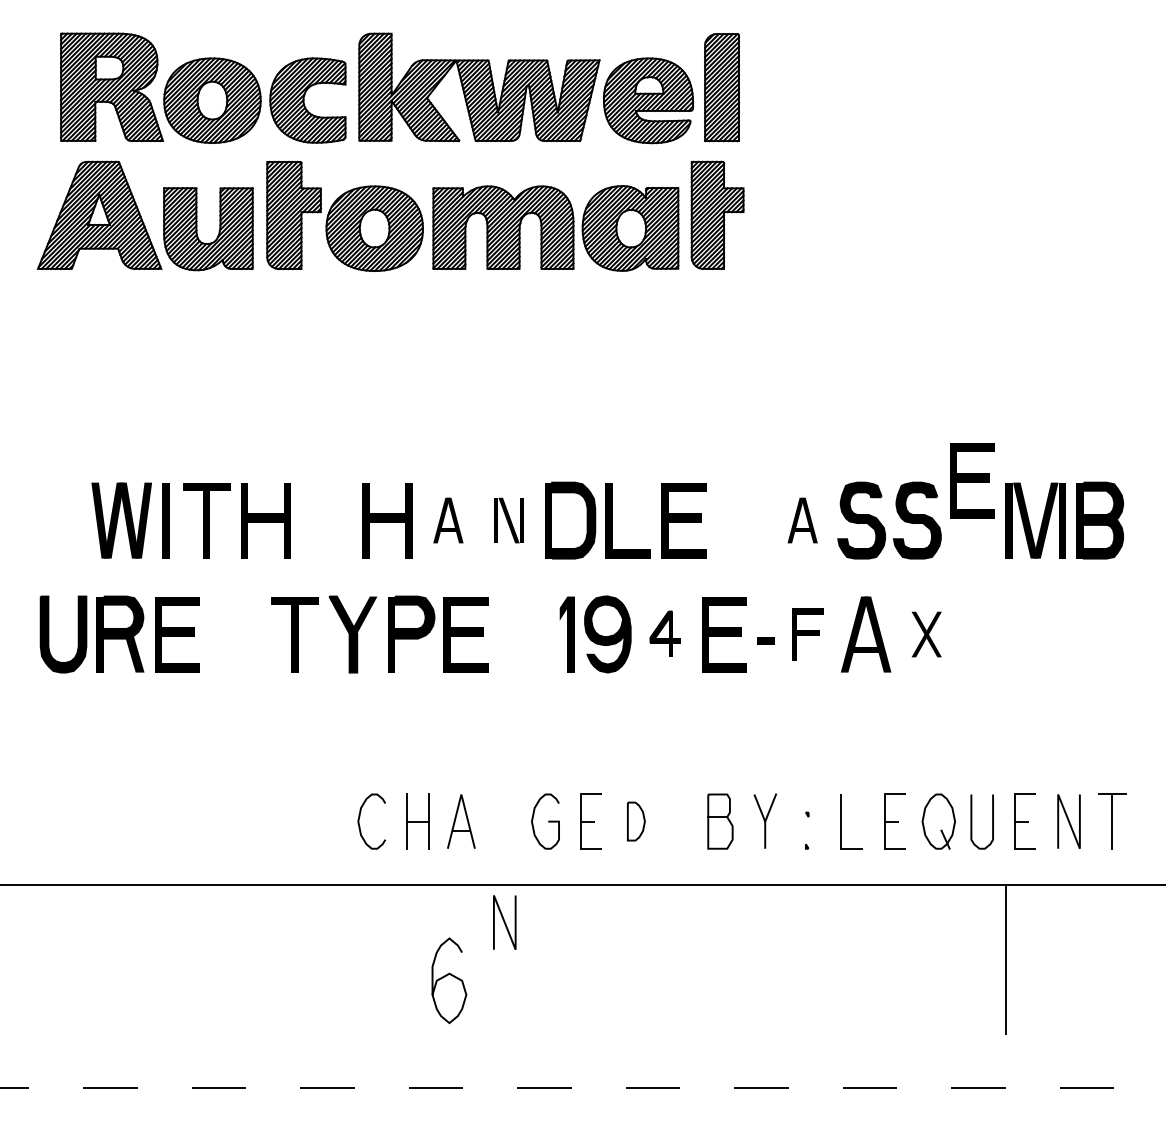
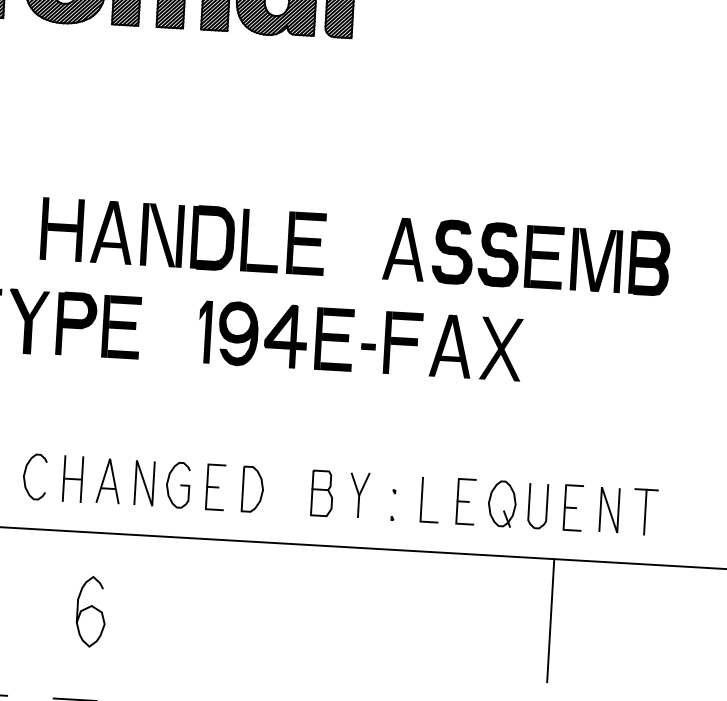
part: (972, 480) -> (544, 257), moved
part: (448, 520) -> (112, 232), size x1.67
part: (508, 520) -> (161, 235), size x1.67
part: (802, 520) -> (404, 249), size x1.67
part: (664, 633) -> (285, 335), size x1.67
part: (807, 634) -> (402, 343), size x1.43
part: (926, 634) -> (501, 349), size x1.67
part: (636, 821) -> (253, 489), size x1.43
line: (504, 922) -> (144, 483), moved

